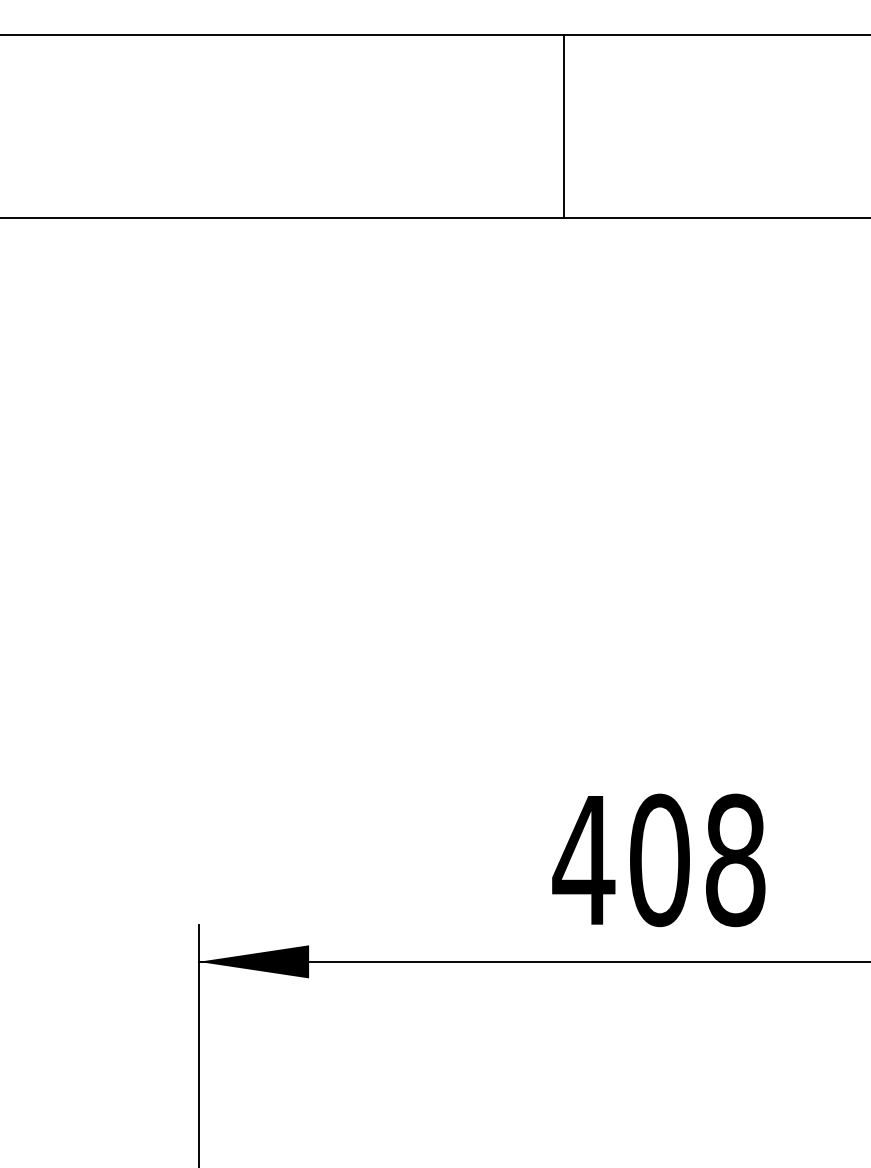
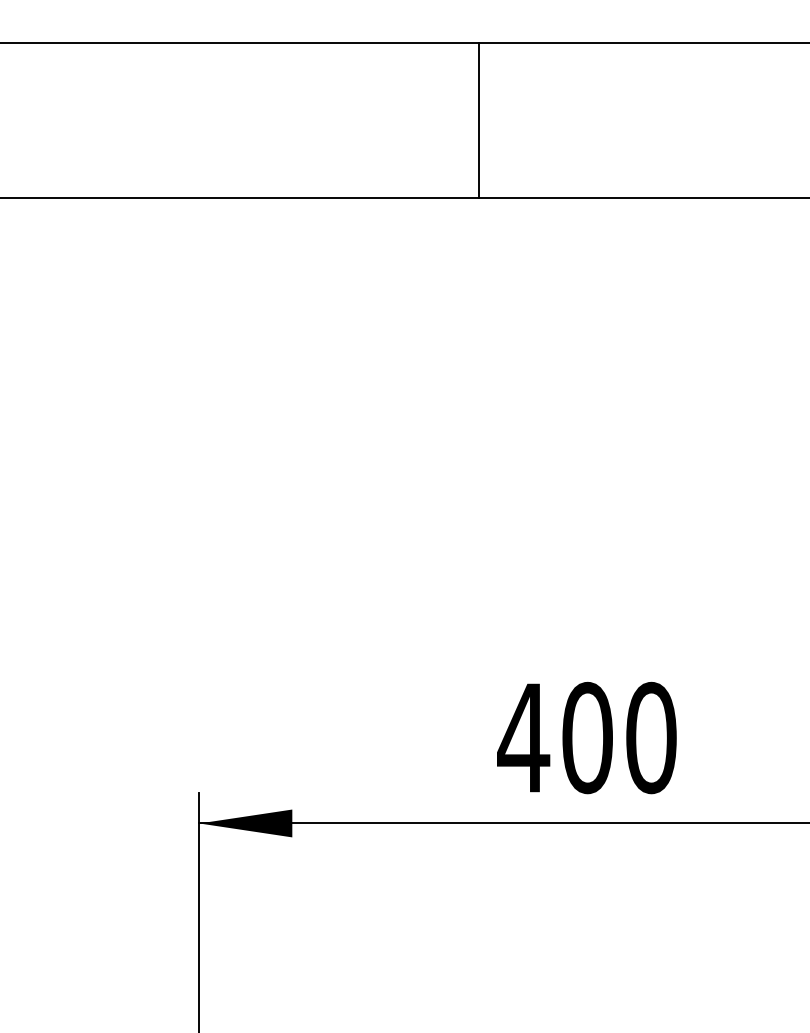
line: (563, 125) -> (478, 119), moved
text: (735, 859) -> (651, 737), 408 -> 400

